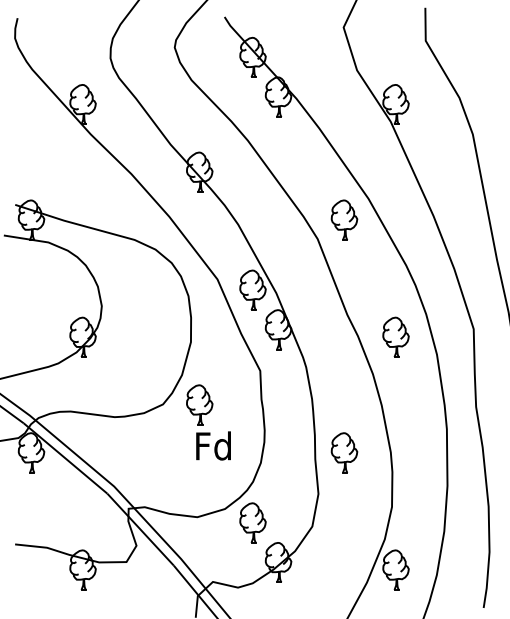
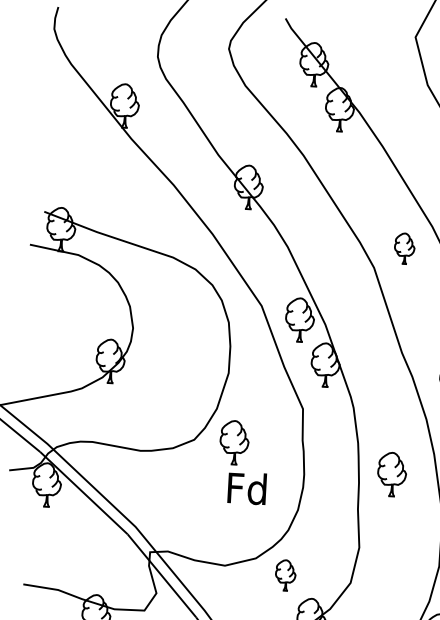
part: (344, 219) -> (404, 248), size x0.7
part: (344, 452) -> (392, 474), moved
part: (252, 522) -> (285, 574), size x0.7

